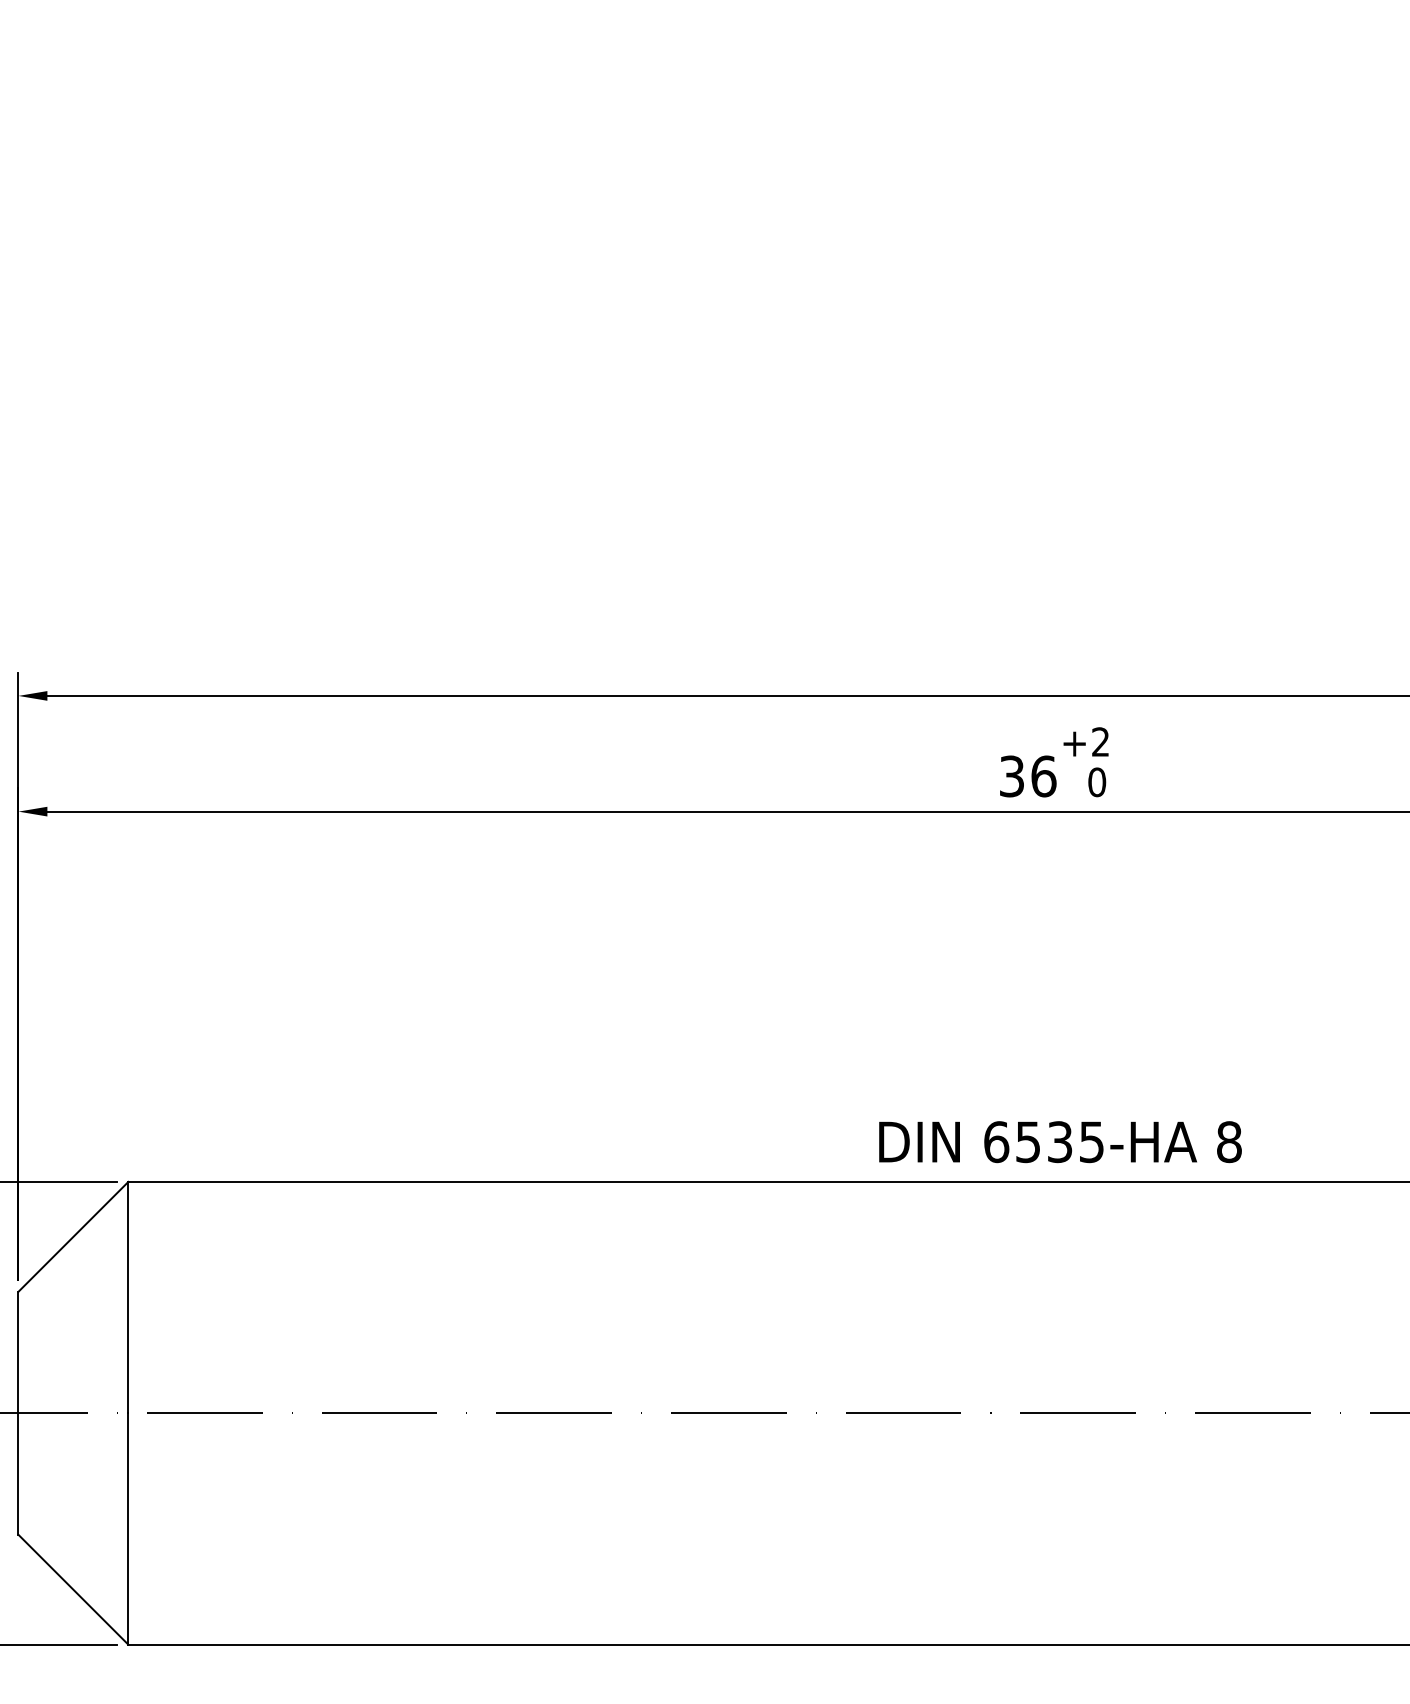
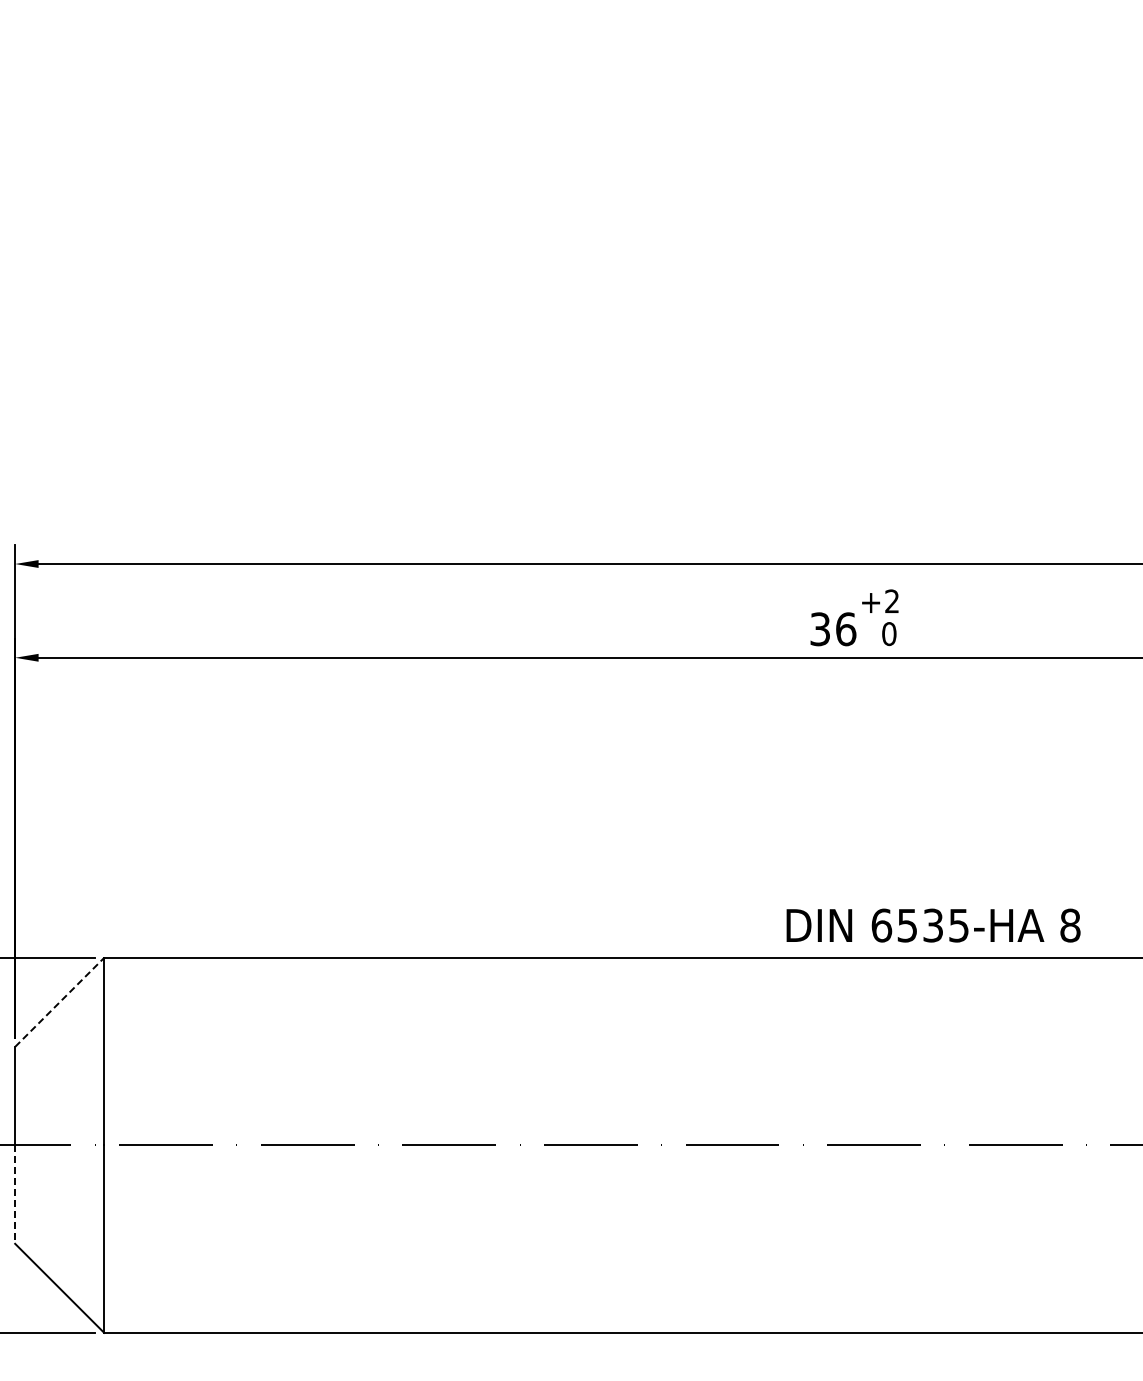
text: (1060, 1141) -> (933, 925), moved
line: (73, 1237) -> (59, 1002), solid -> dashed
line: (18, 1475) -> (15, 1195), solid -> dashed

